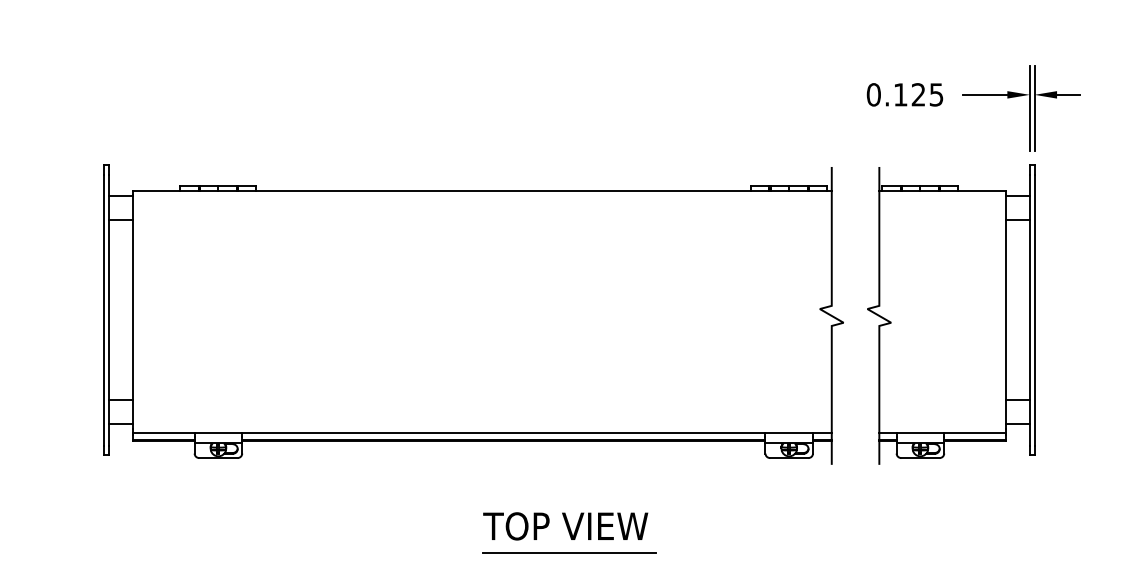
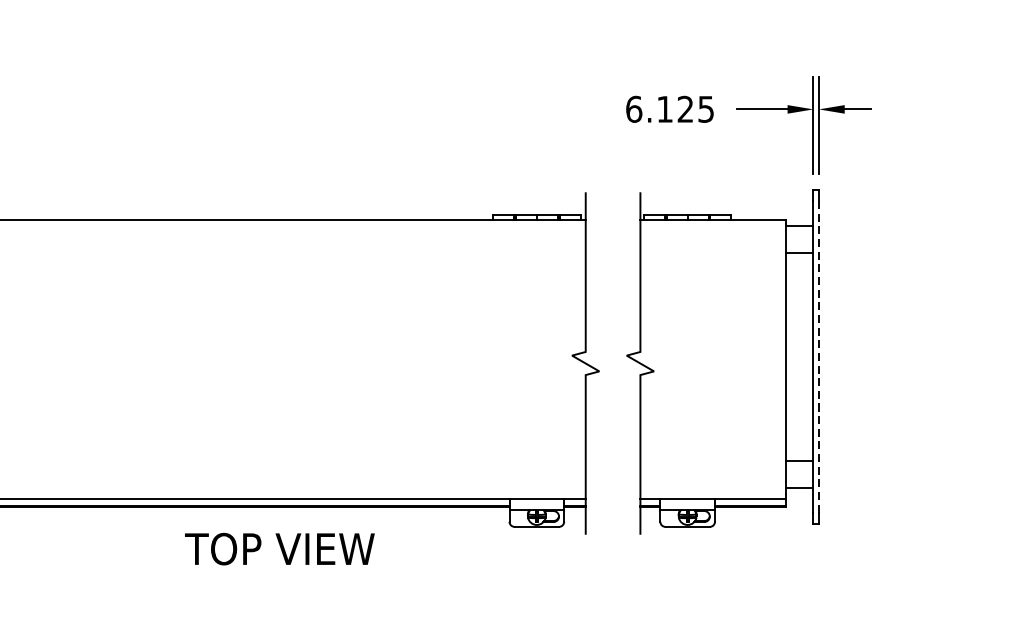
text: (873, 94) -> (633, 108), 0.125 -> 6.125
line: (1034, 310) -> (818, 357), solid -> dashed
text: (565, 526) -> (279, 549), moved

